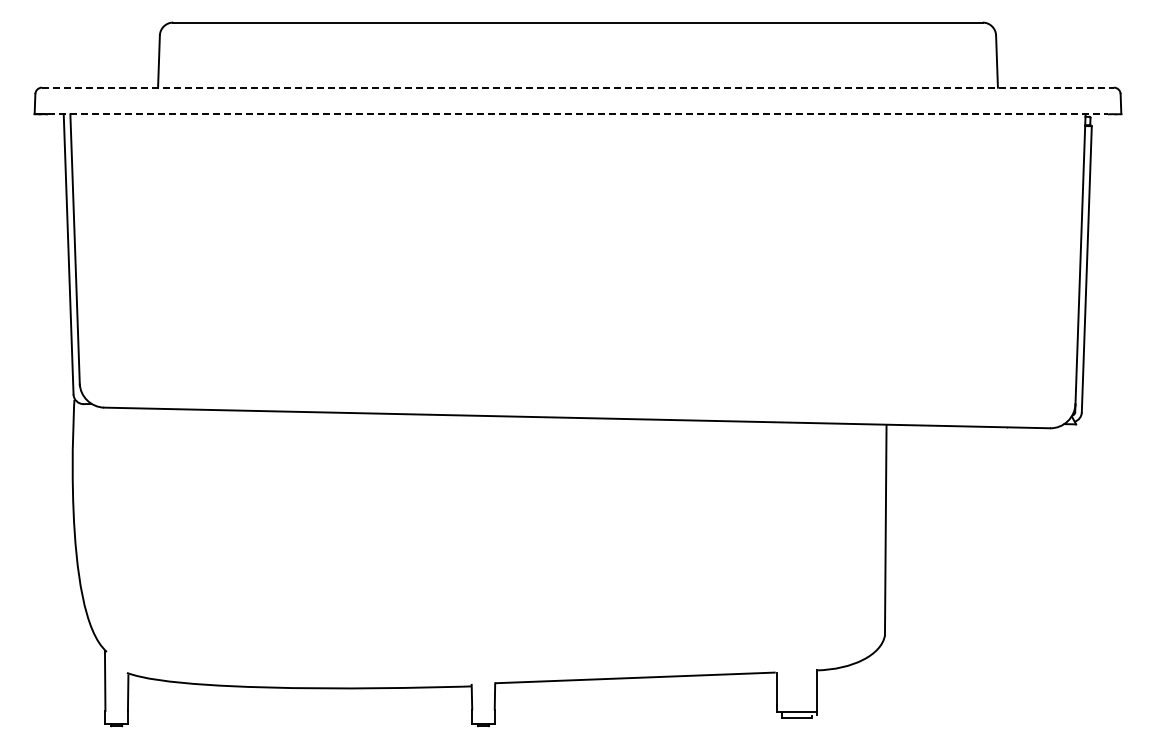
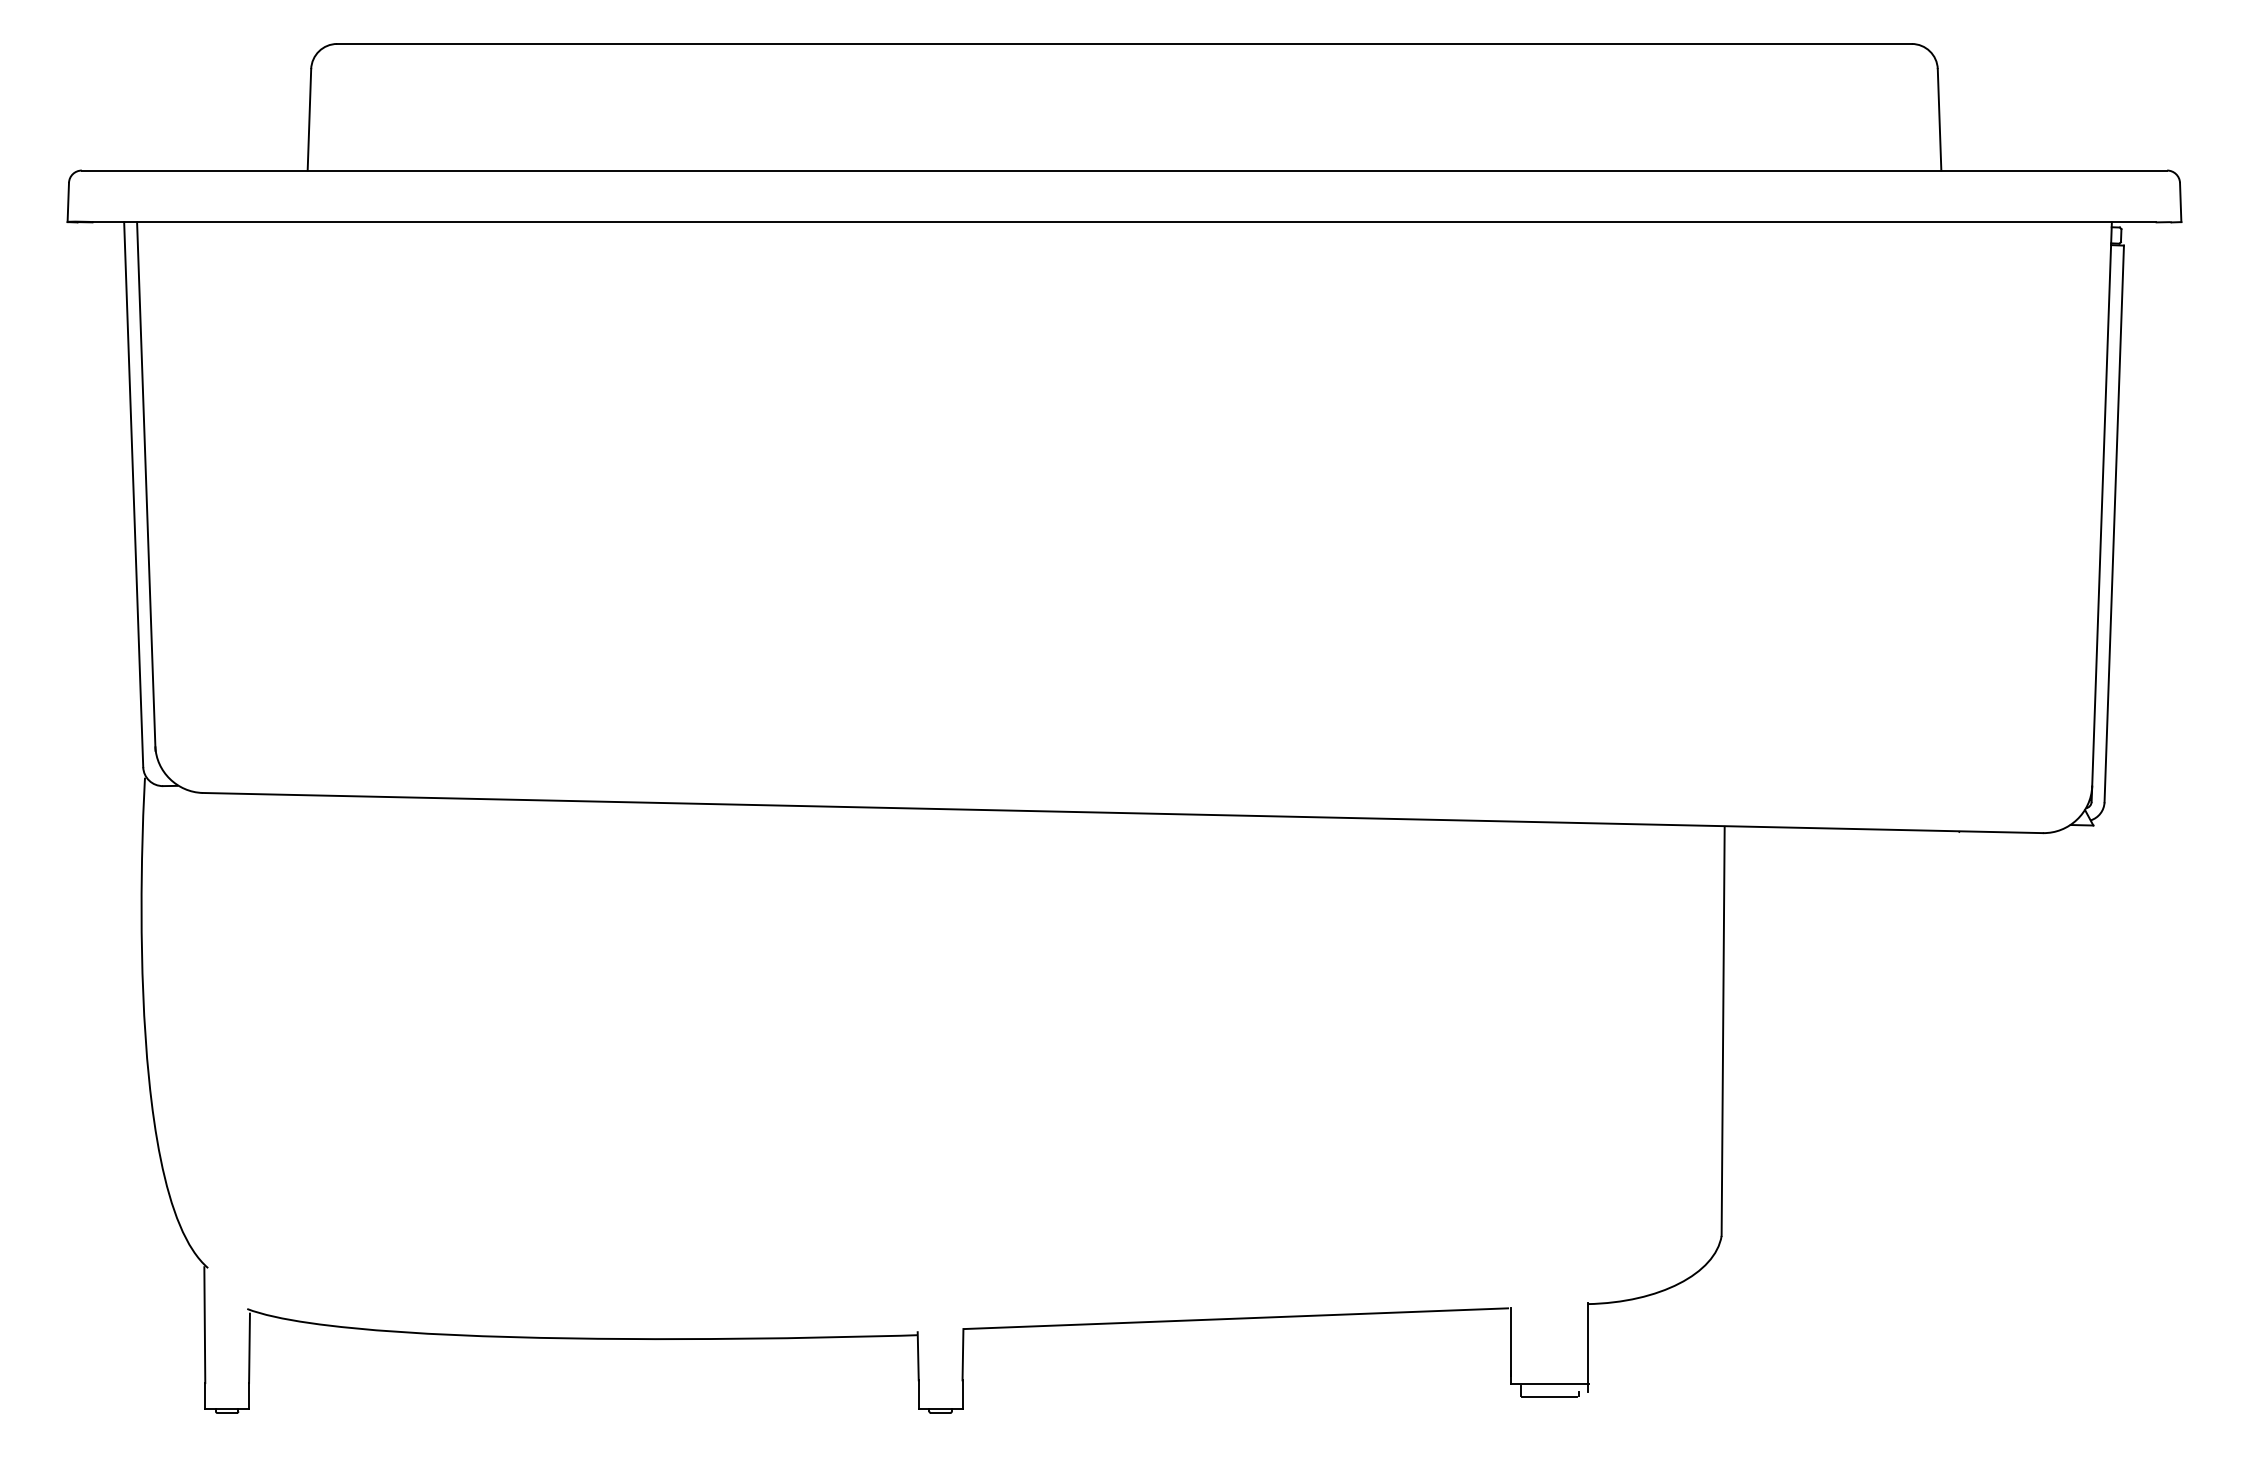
line: (578, 87) -> (1125, 170), dashed -> solid
line: (578, 114) -> (1125, 222), dashed -> solid

